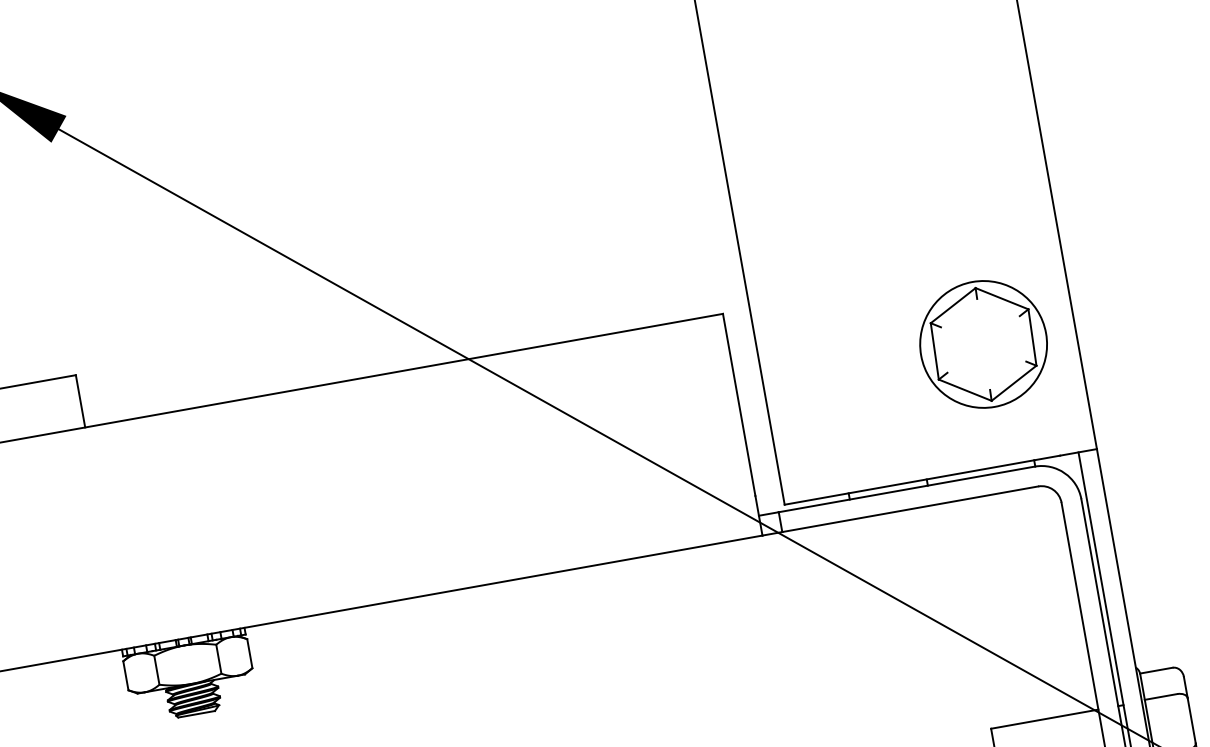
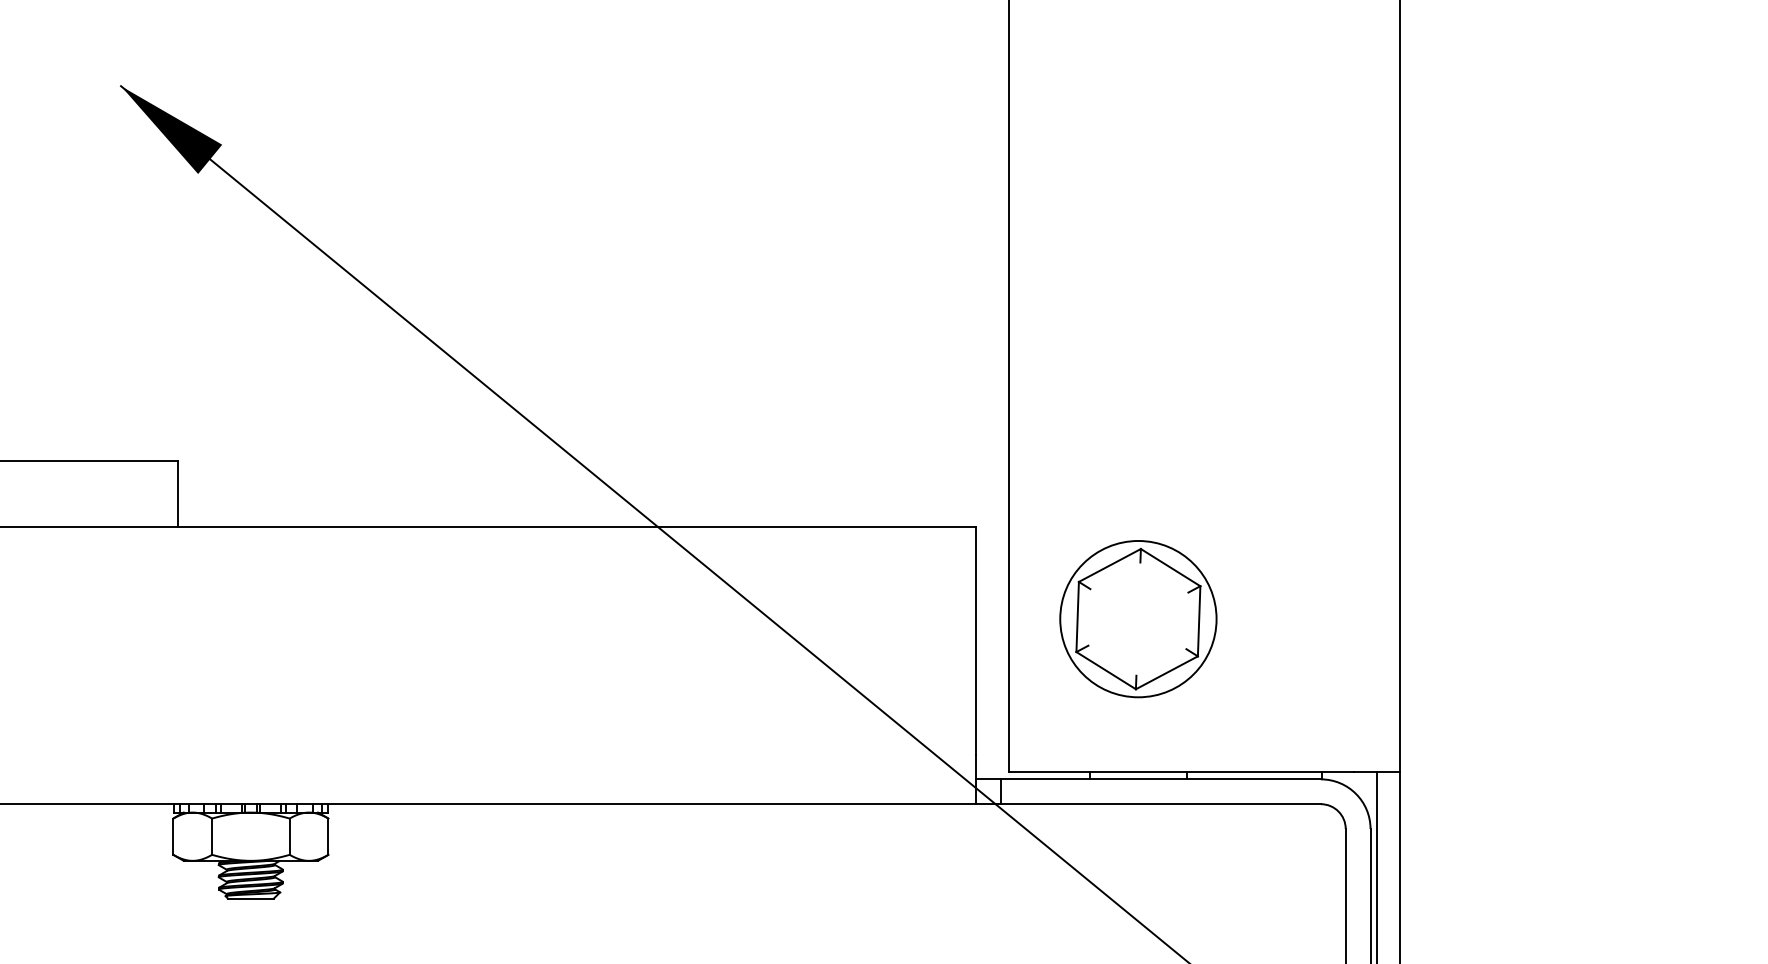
part: (983, 344) -> (1138, 619), moved

